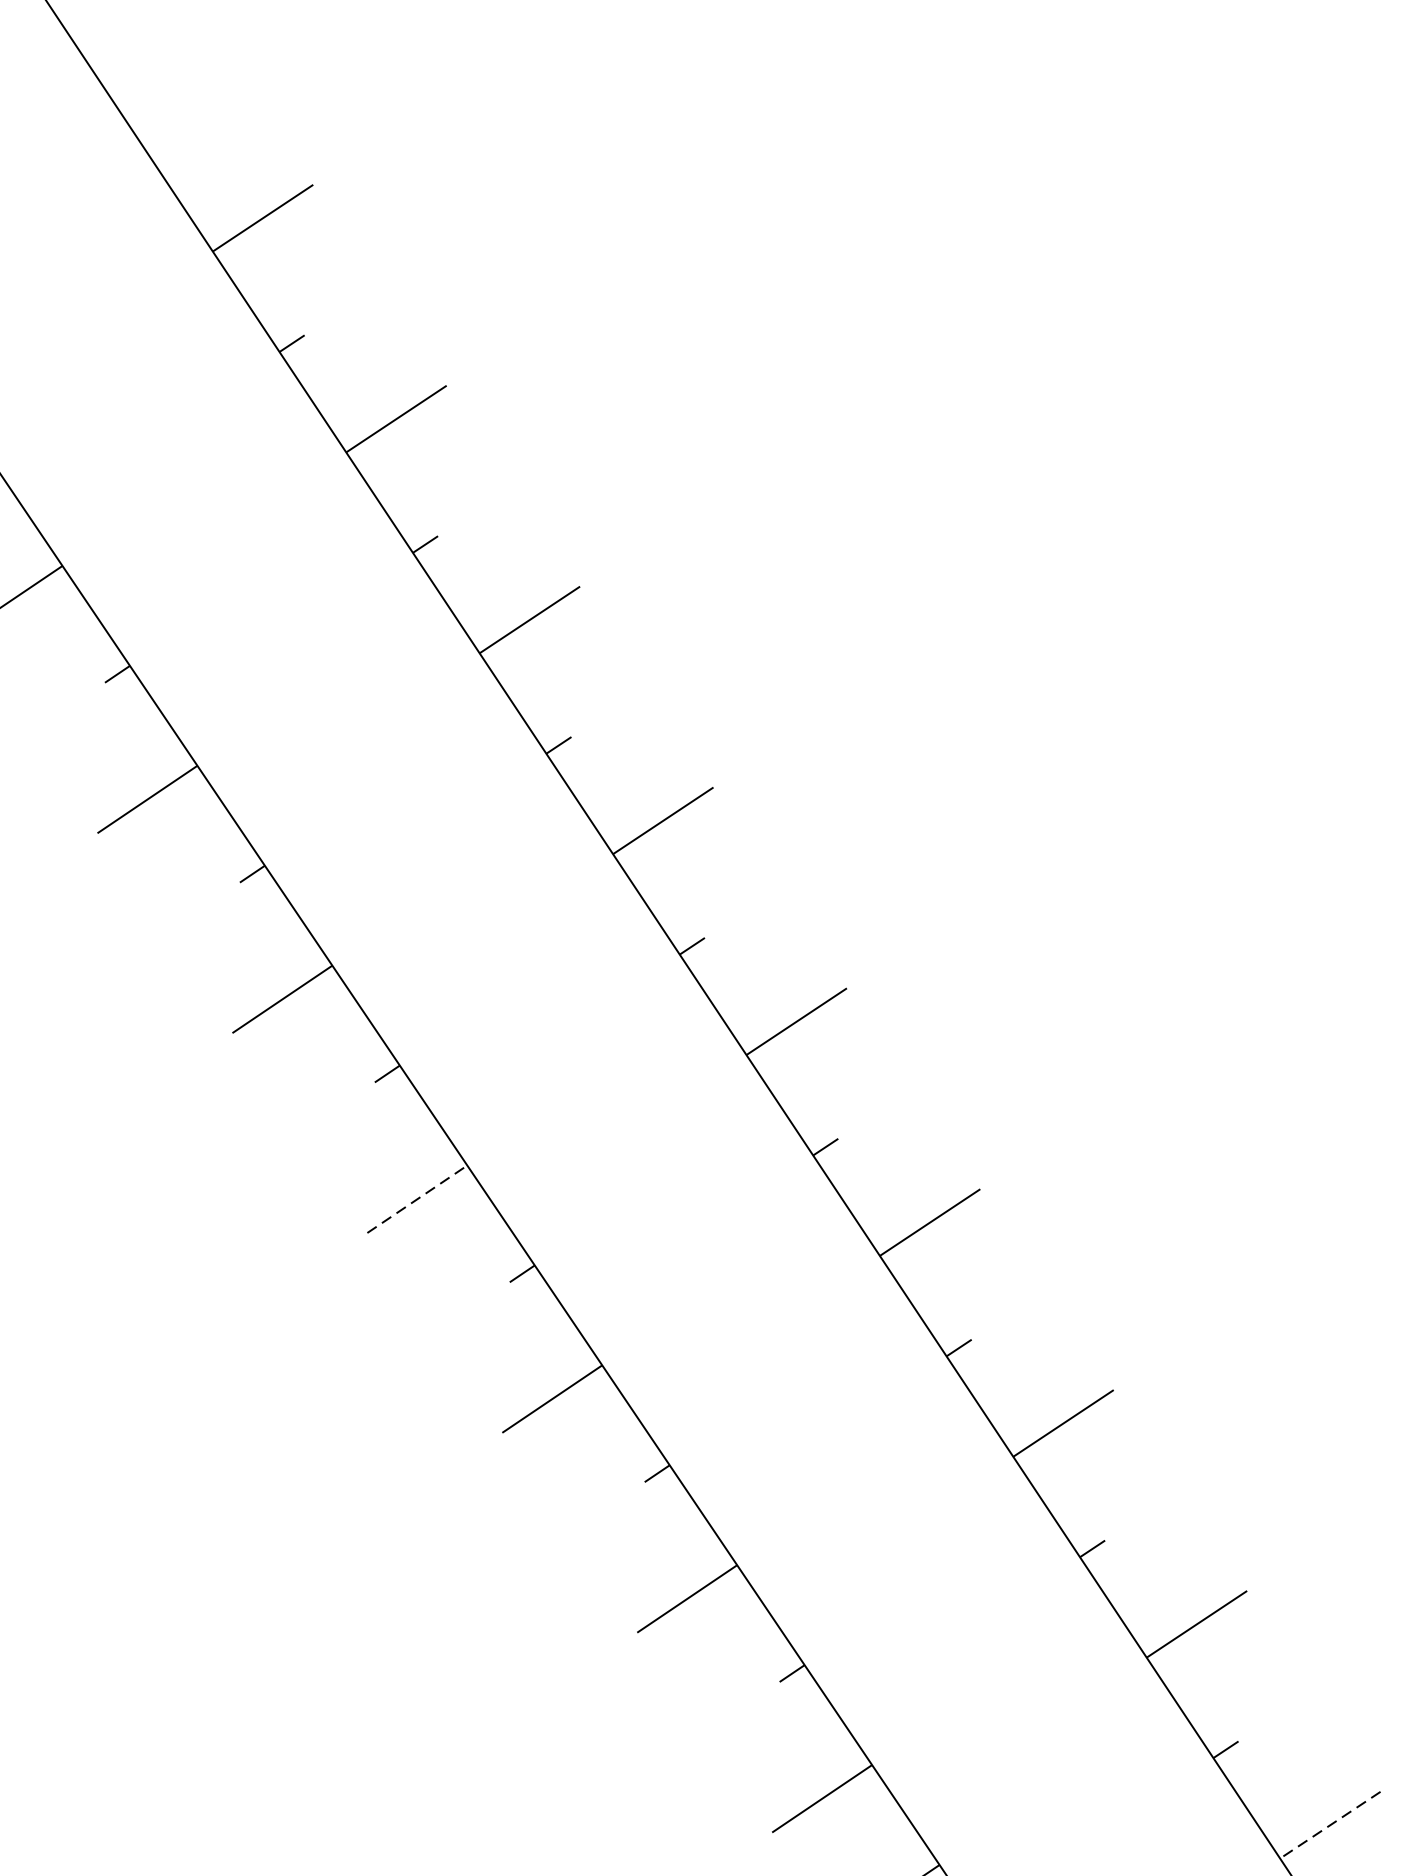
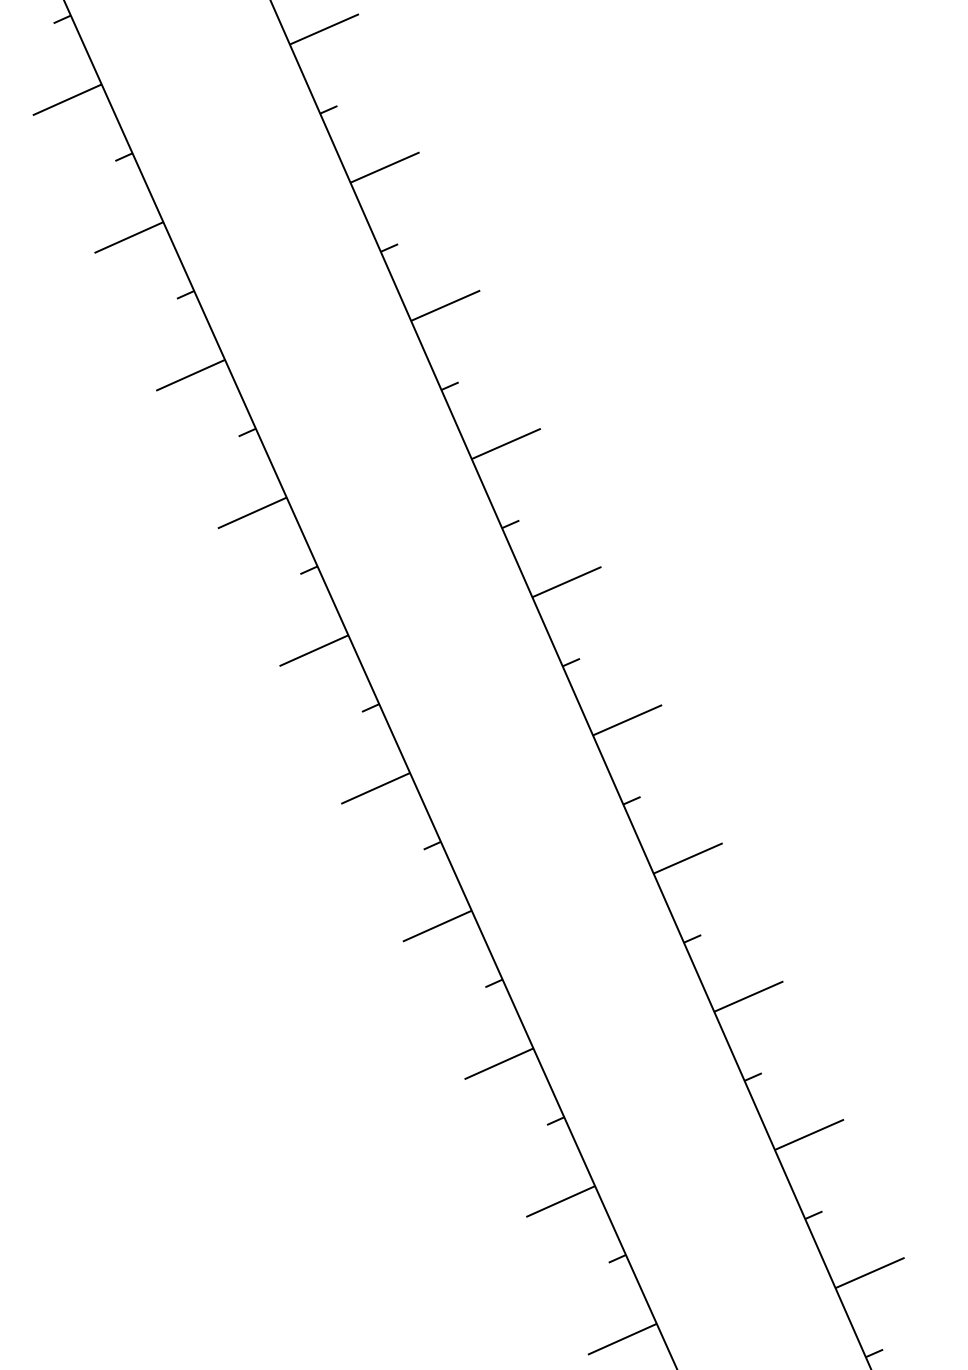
line: (416, 1199) -> (313, 650), dashed -> solid
line: (1330, 1824) -> (809, 1134), dashed -> solid

